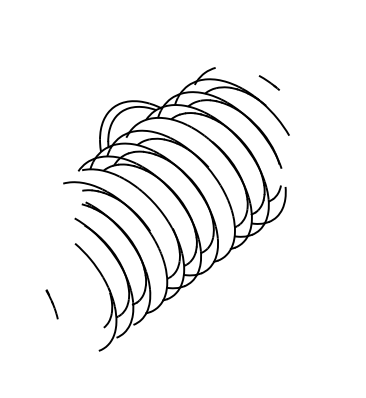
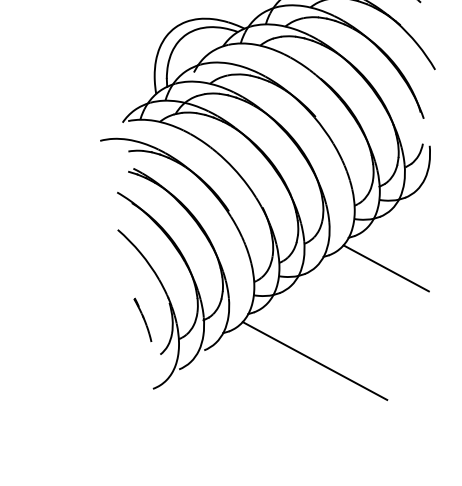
line: (256, 269) -> (386, 268), added
part: (51, 304) -> (142, 320), moved
line: (207, 331) -> (314, 360), added

